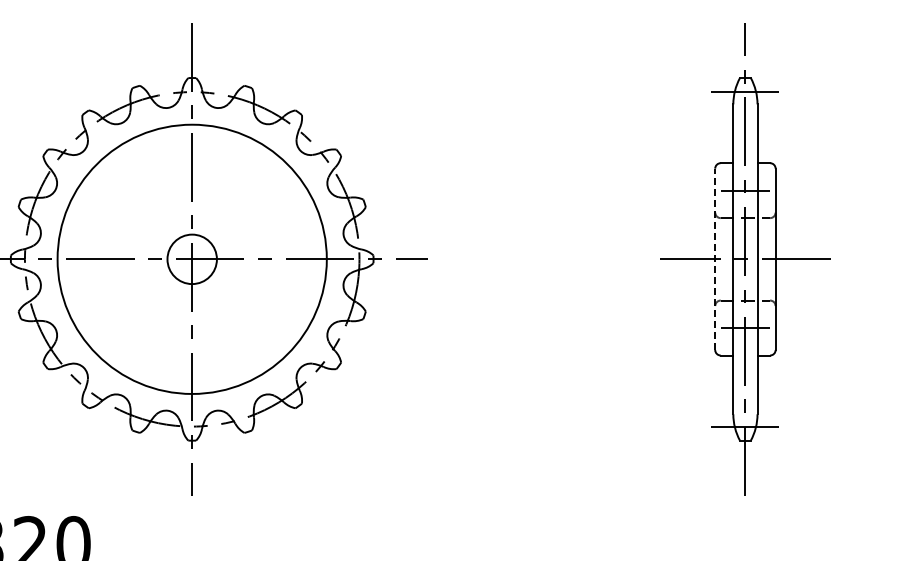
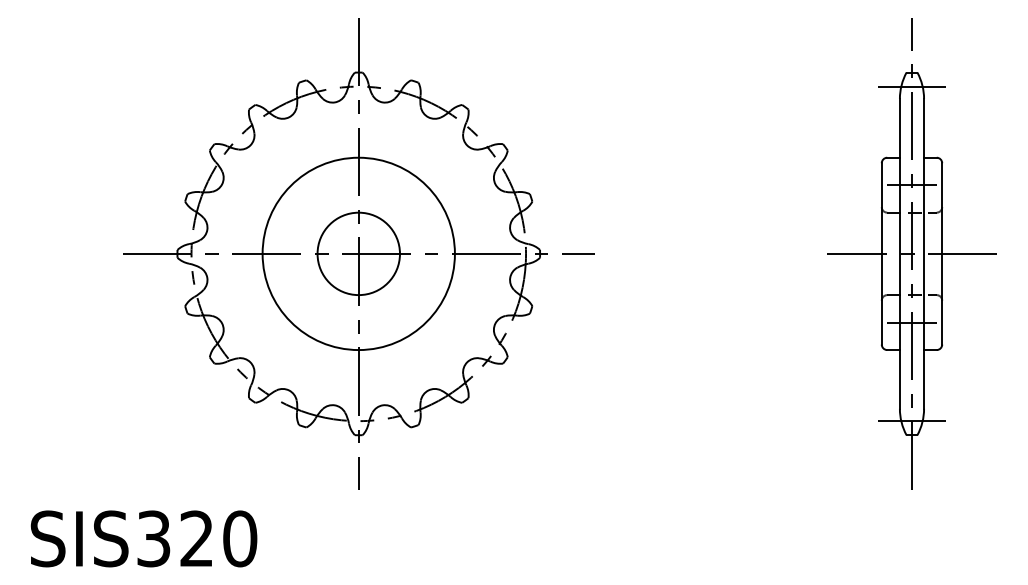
circle: (191, 258) -> (358, 253), size x0.71
circle: (191, 258) -> (358, 253), size x1.67
line: (714, 258) -> (881, 253), dashed -> solid

